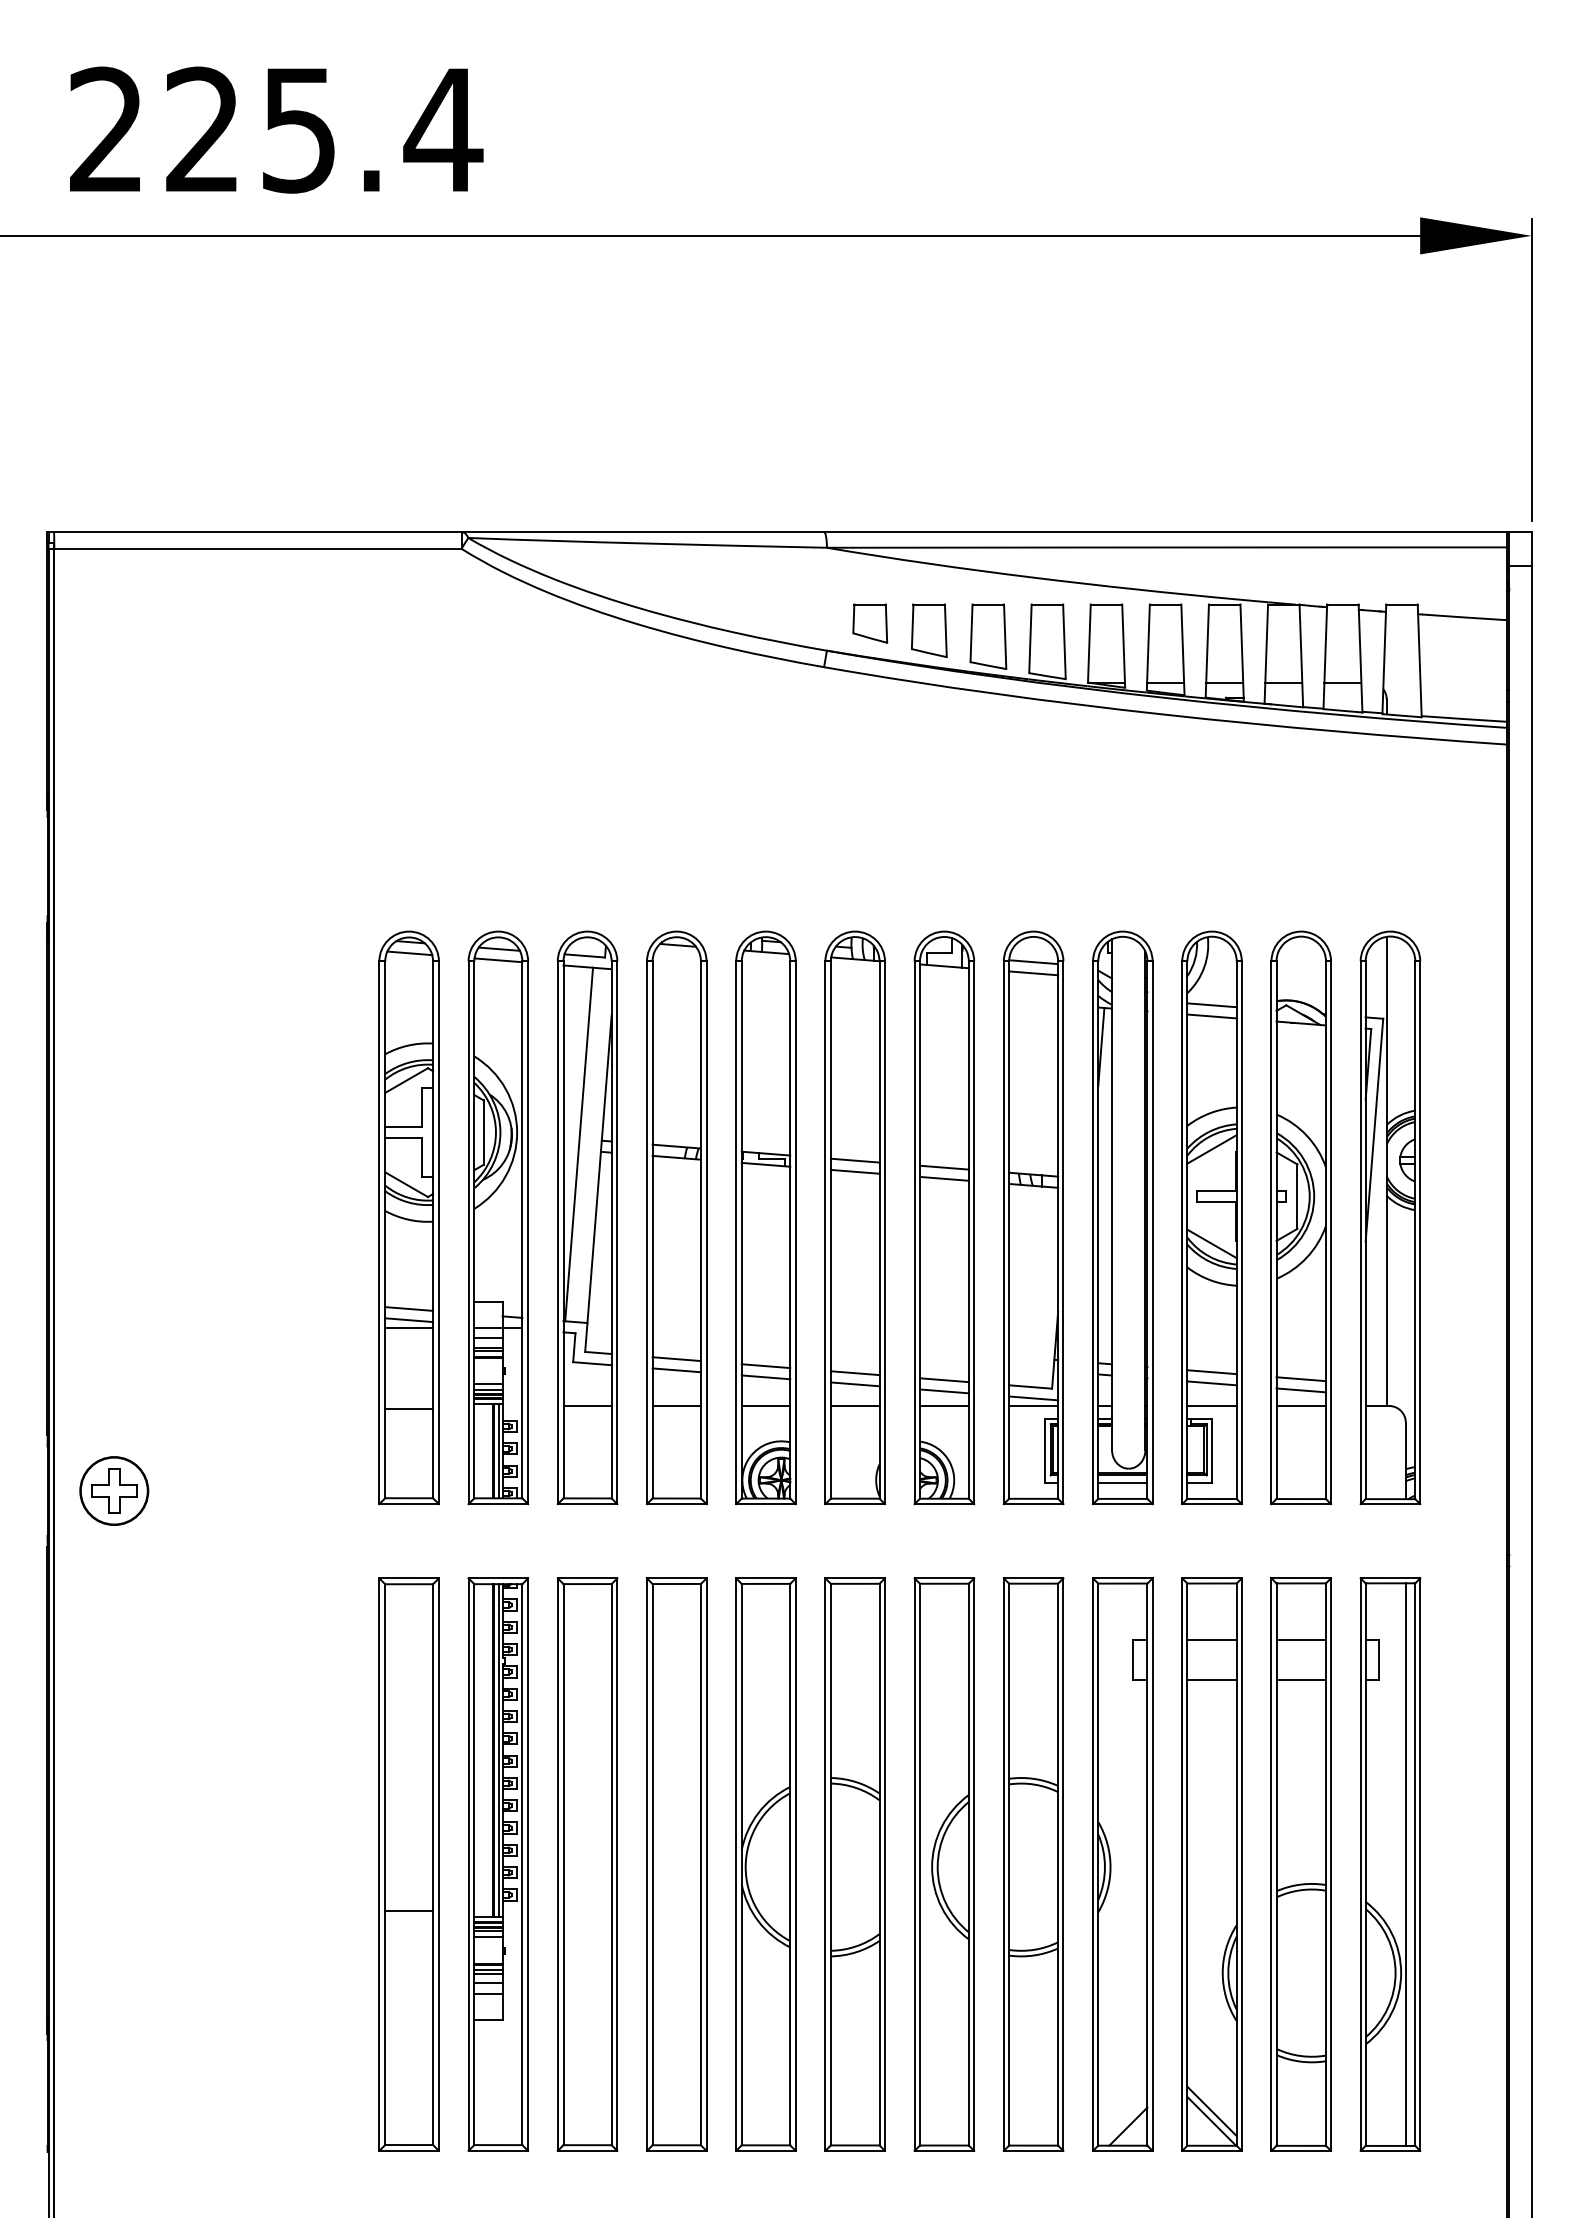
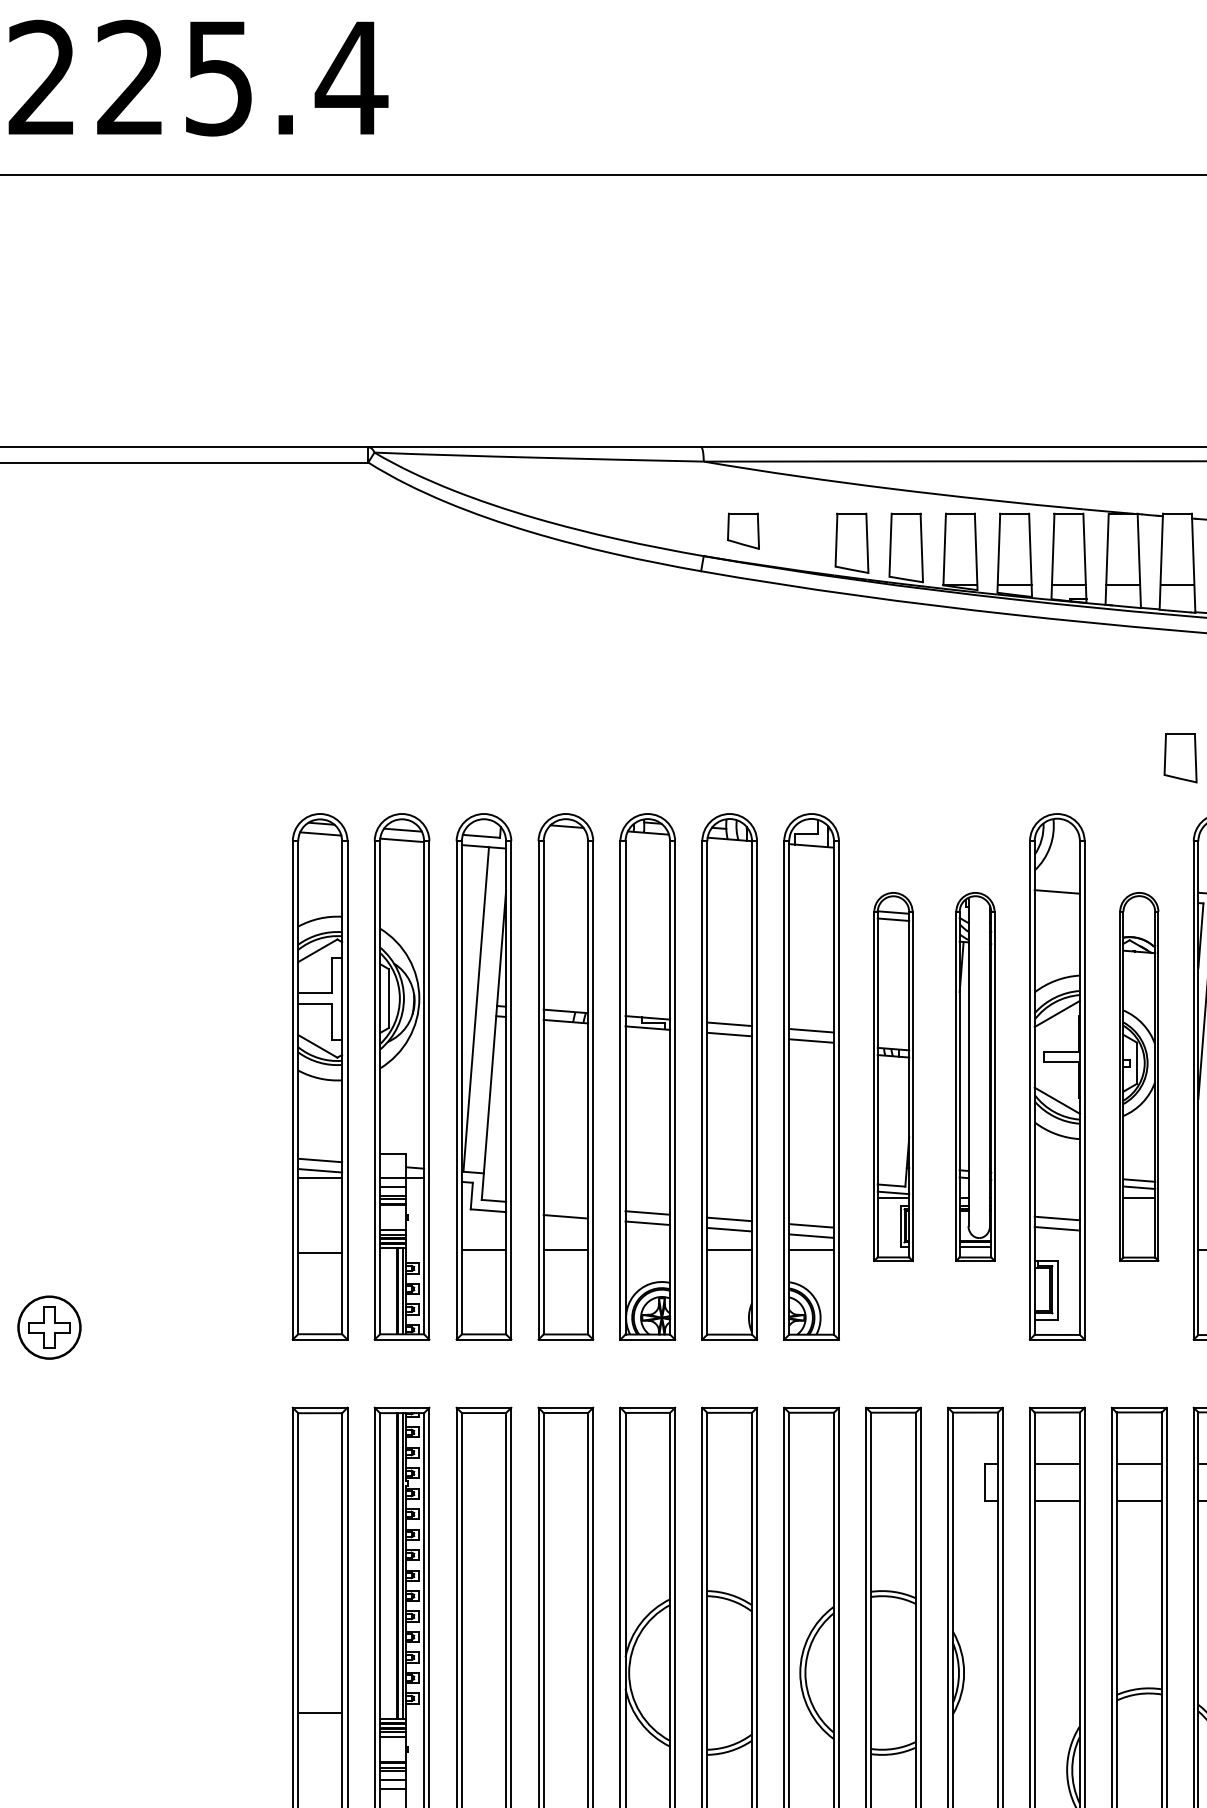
part: (929, 630) -> (1180, 757), moved
line: (1211, 1005) -> (1056, 881), removed
part: (1033, 1217) -> (893, 1076), size x0.7
part: (1122, 1217) -> (975, 1076), size x0.7
part: (1301, 1217) -> (1139, 1076), size x0.7
line: (676, 1359) -> (565, 1206), removed
line: (765, 1405) -> (647, 1249), removed
line: (1211, 1405) -> (1056, 1249), removed

